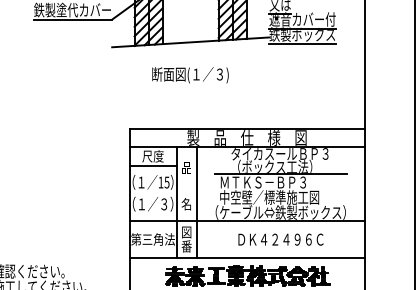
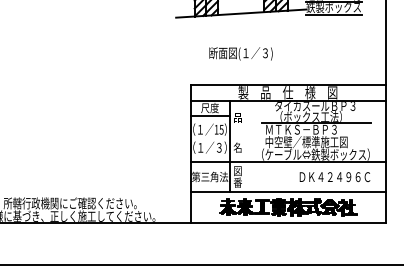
text: (189, 74) -> (240, 53), moved
line: (197, 202) -> (246, 146), removed
text: (280, 240) -> (334, 177), moved

